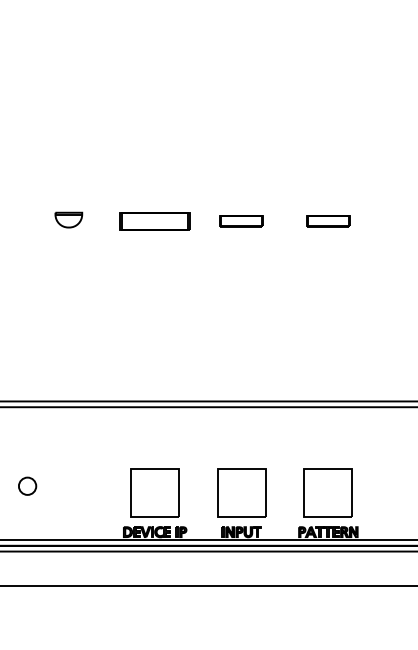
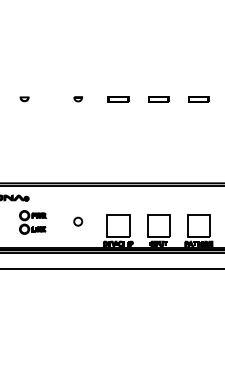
part: (66, 220) -> (77, 99), size x0.62
part: (155, 220) -> (118, 99), size x0.62
part: (28, 485) -> (78, 221), moved

